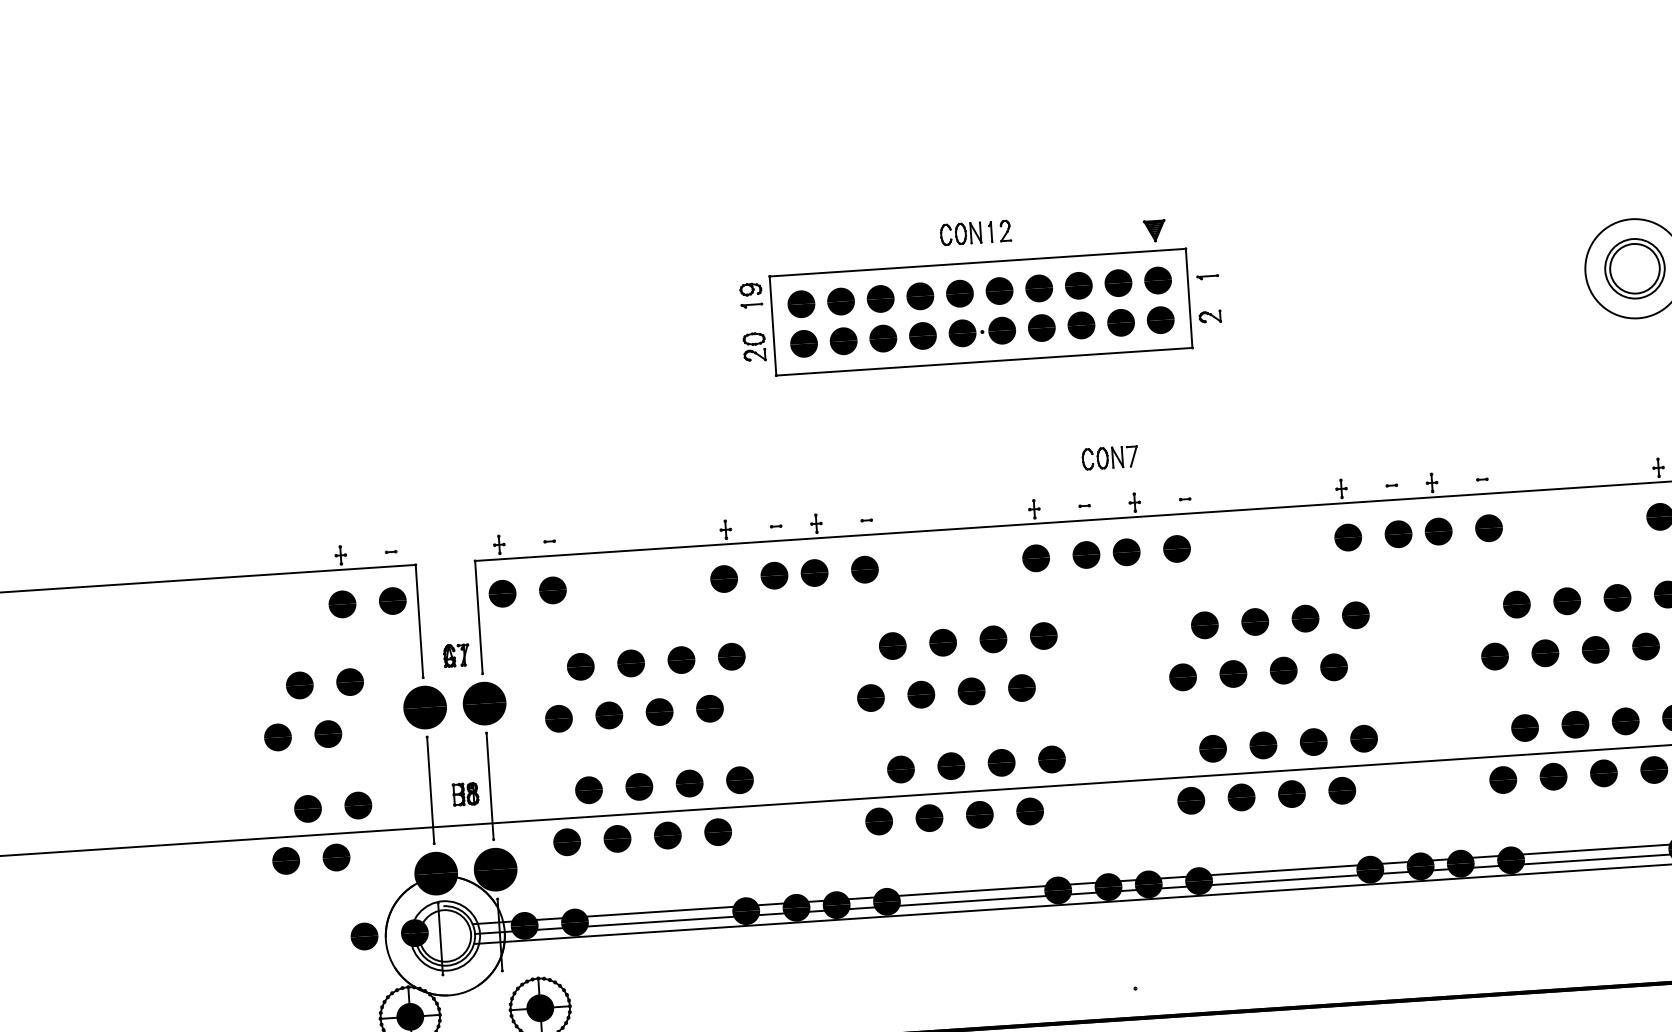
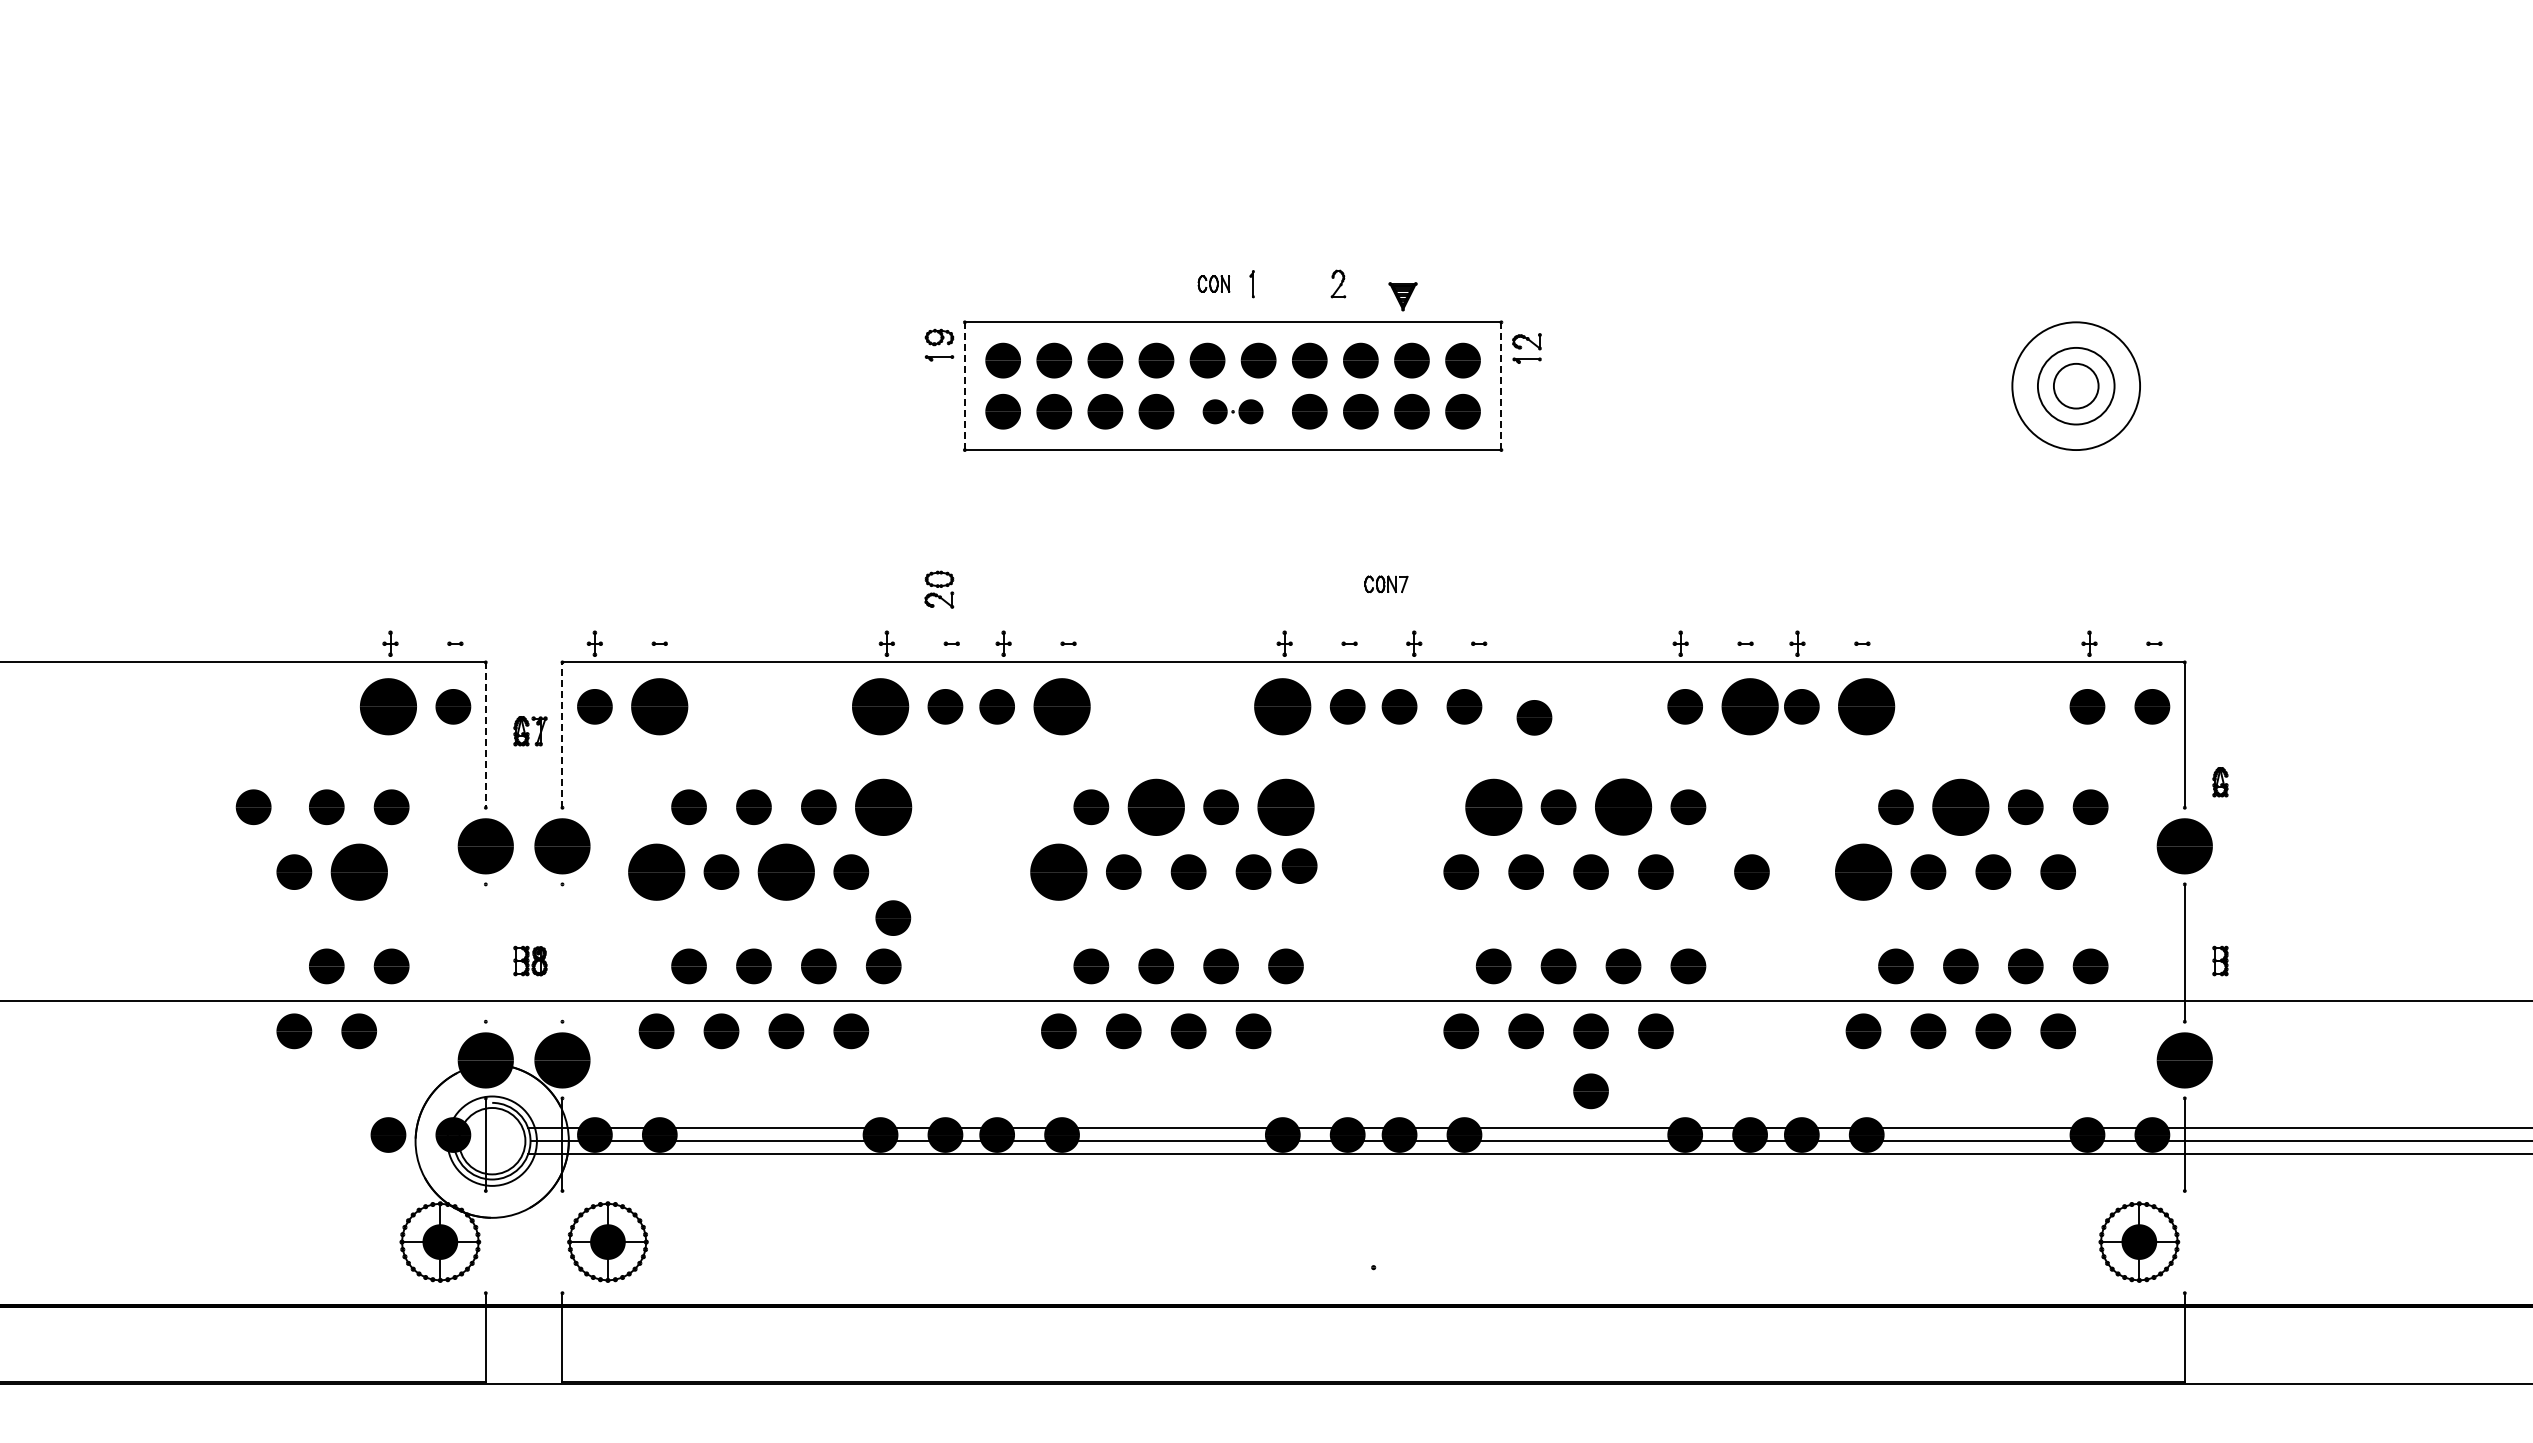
part: (1005, 230) -> (1338, 283), moved
part: (1154, 230) -> (1402, 296), moved
part: (960, 233) -> (1213, 283), size x0.6
circle: (1635, 268) -> (2076, 386), size x0.7
line: (1189, 298) -> (1501, 386), solid -> dashed
part: (1209, 316) -> (1526, 341), moved
line: (772, 326) -> (964, 386), solid -> dashed
part: (981, 331) -> (1232, 411), size x0.7
part: (754, 346) -> (939, 589), moved
part: (1110, 458) -> (1386, 584), size x0.6
part: (1488, 528) -> (1866, 706), size x1.6
part: (1398, 534) -> (1749, 706), size x1.6
part: (1231, 553) -> (1534, 717), added
part: (1035, 558) -> (1282, 706), size x1.6
part: (864, 569) -> (1061, 706), size x1.6
part: (724, 578) -> (880, 706), size x1.6
part: (552, 590) -> (659, 706), size x1.6
part: (1566, 600) -> (1960, 806), size x1.6
part: (342, 604) -> (388, 706), size x1.6
line: (478, 617) -> (562, 735), solid -> dashed
part: (1305, 618) -> (1623, 807), size x1.6
line: (419, 621) -> (485, 735), solid -> dashed
part: (1204, 624) -> (1493, 806), size x1.6
part: (1043, 635) -> (1285, 806), size x1.6
part: (942, 642) -> (1155, 806), size x1.6
part: (456, 655) -> (530, 731), moved
part: (731, 656) -> (883, 806), size x1.6
part: (1494, 656) -> (1863, 871), size x1.6
part: (1408, 661) -> (1751, 871), added
part: (1057, 680) -> (1299, 865), added
part: (242, 689) -> (253, 807), added
part: (870, 697) -> (1058, 871), size x1.6
part: (659, 711) -> (786, 871), size x1.6
part: (558, 718) -> (656, 871), size x1.6
part: (327, 733) -> (358, 871), size x1.6
part: (745, 741) -> (893, 917), added
line: (490, 785) -> (562, 952), removed
line: (430, 789) -> (485, 952), removed
part: (1294, 840) -> (1590, 1091), added

